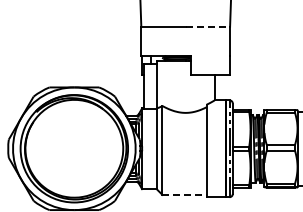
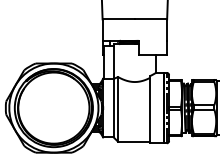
line: (208, 26) -> (151, 19), dashed -> solid
line: (185, 194) -> (134, 141), dashed -> solid

